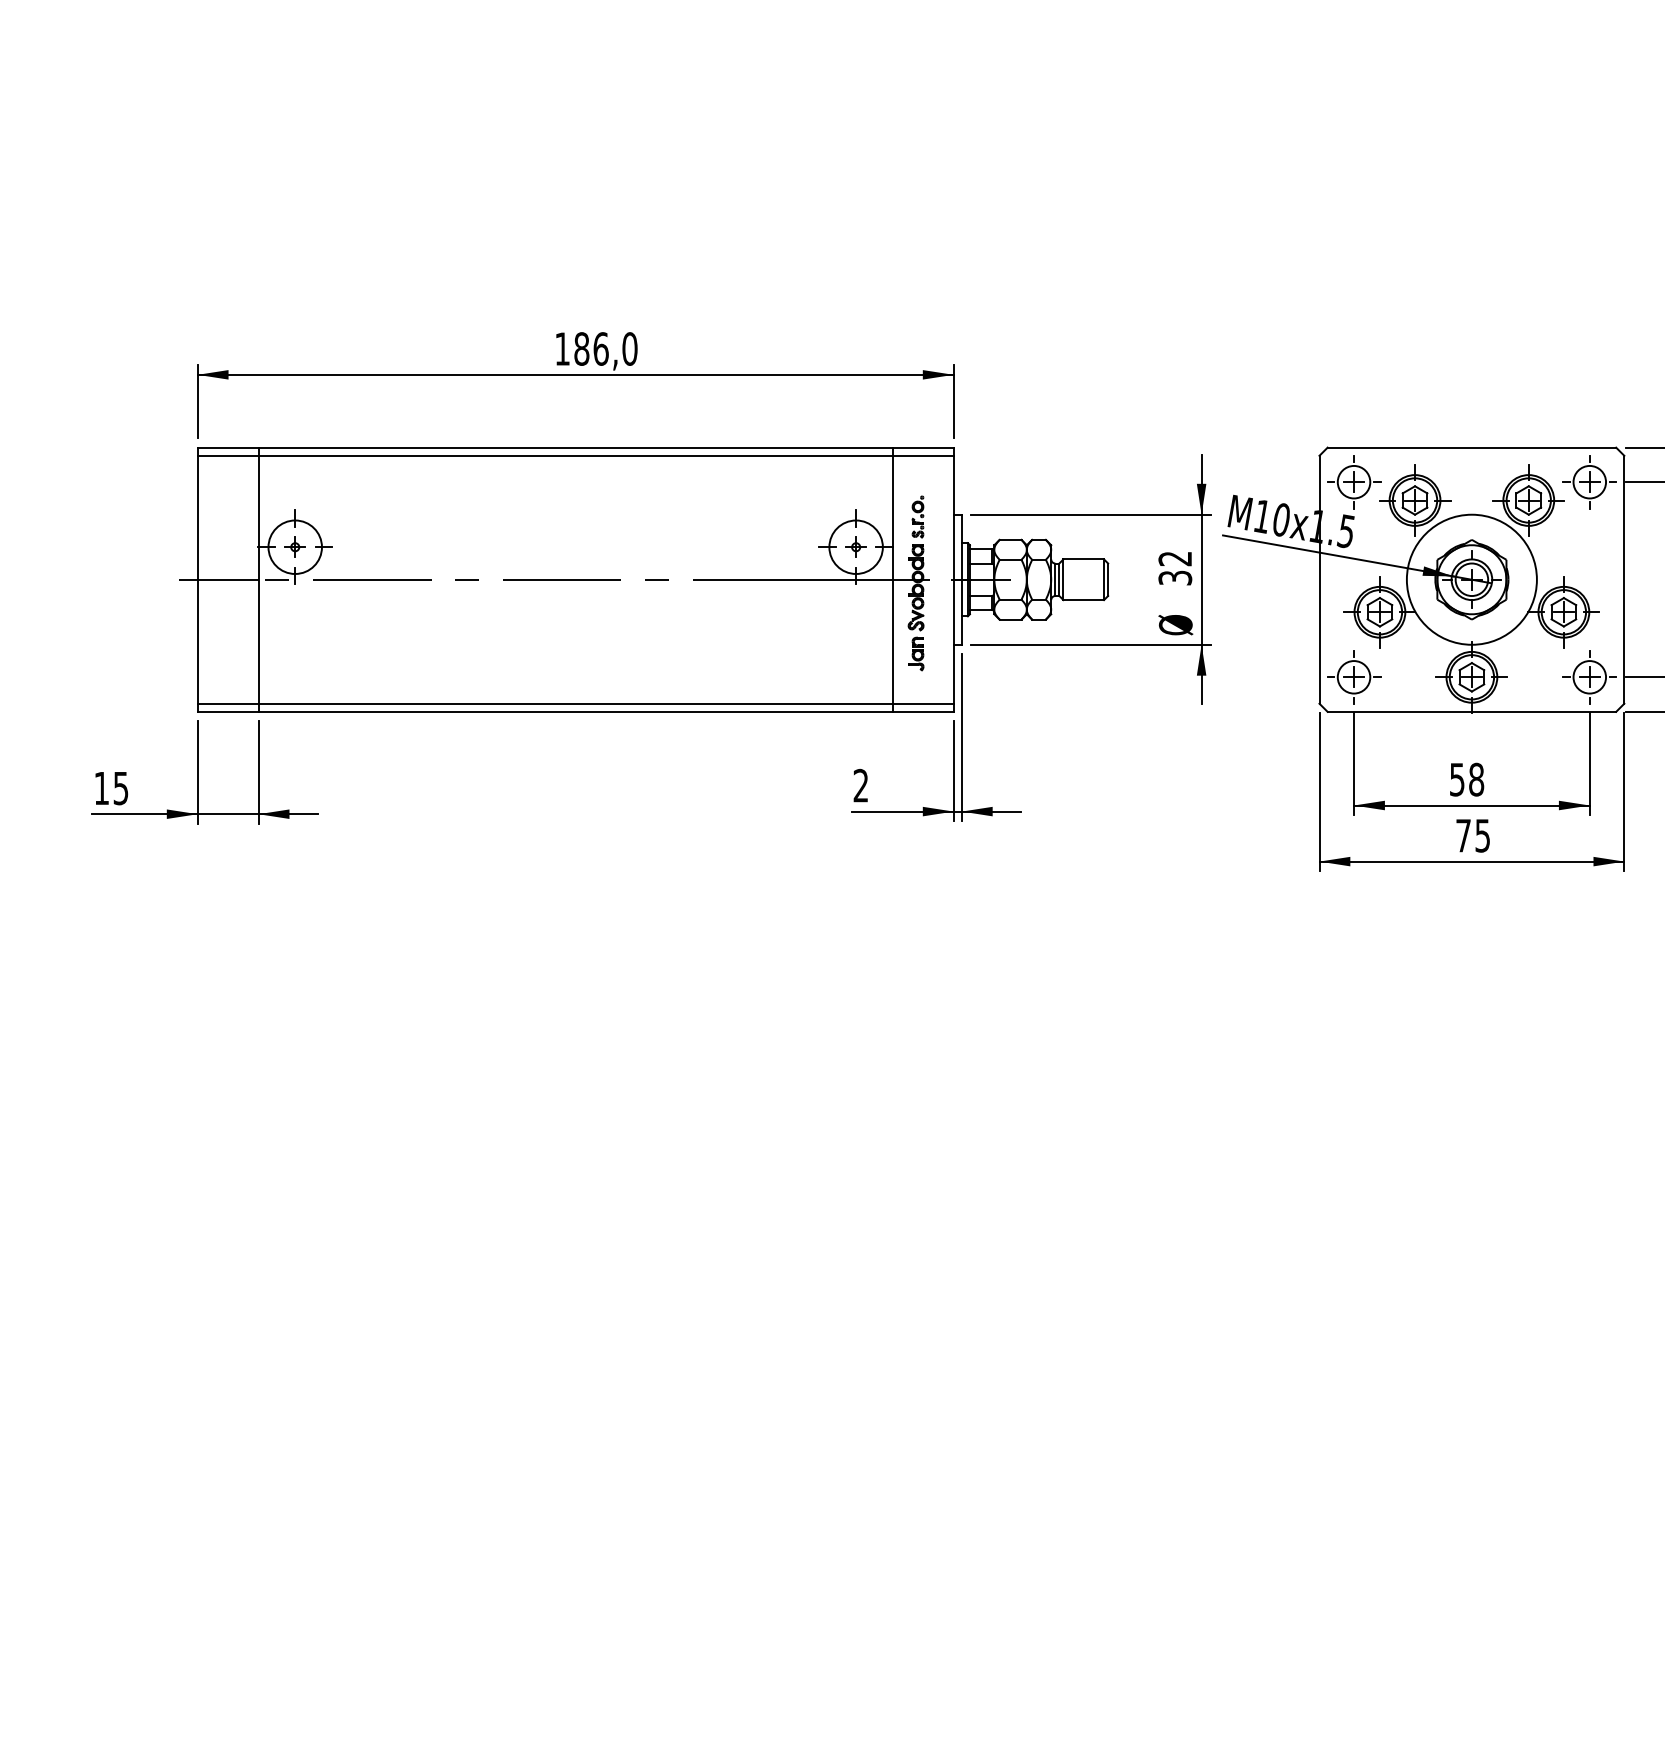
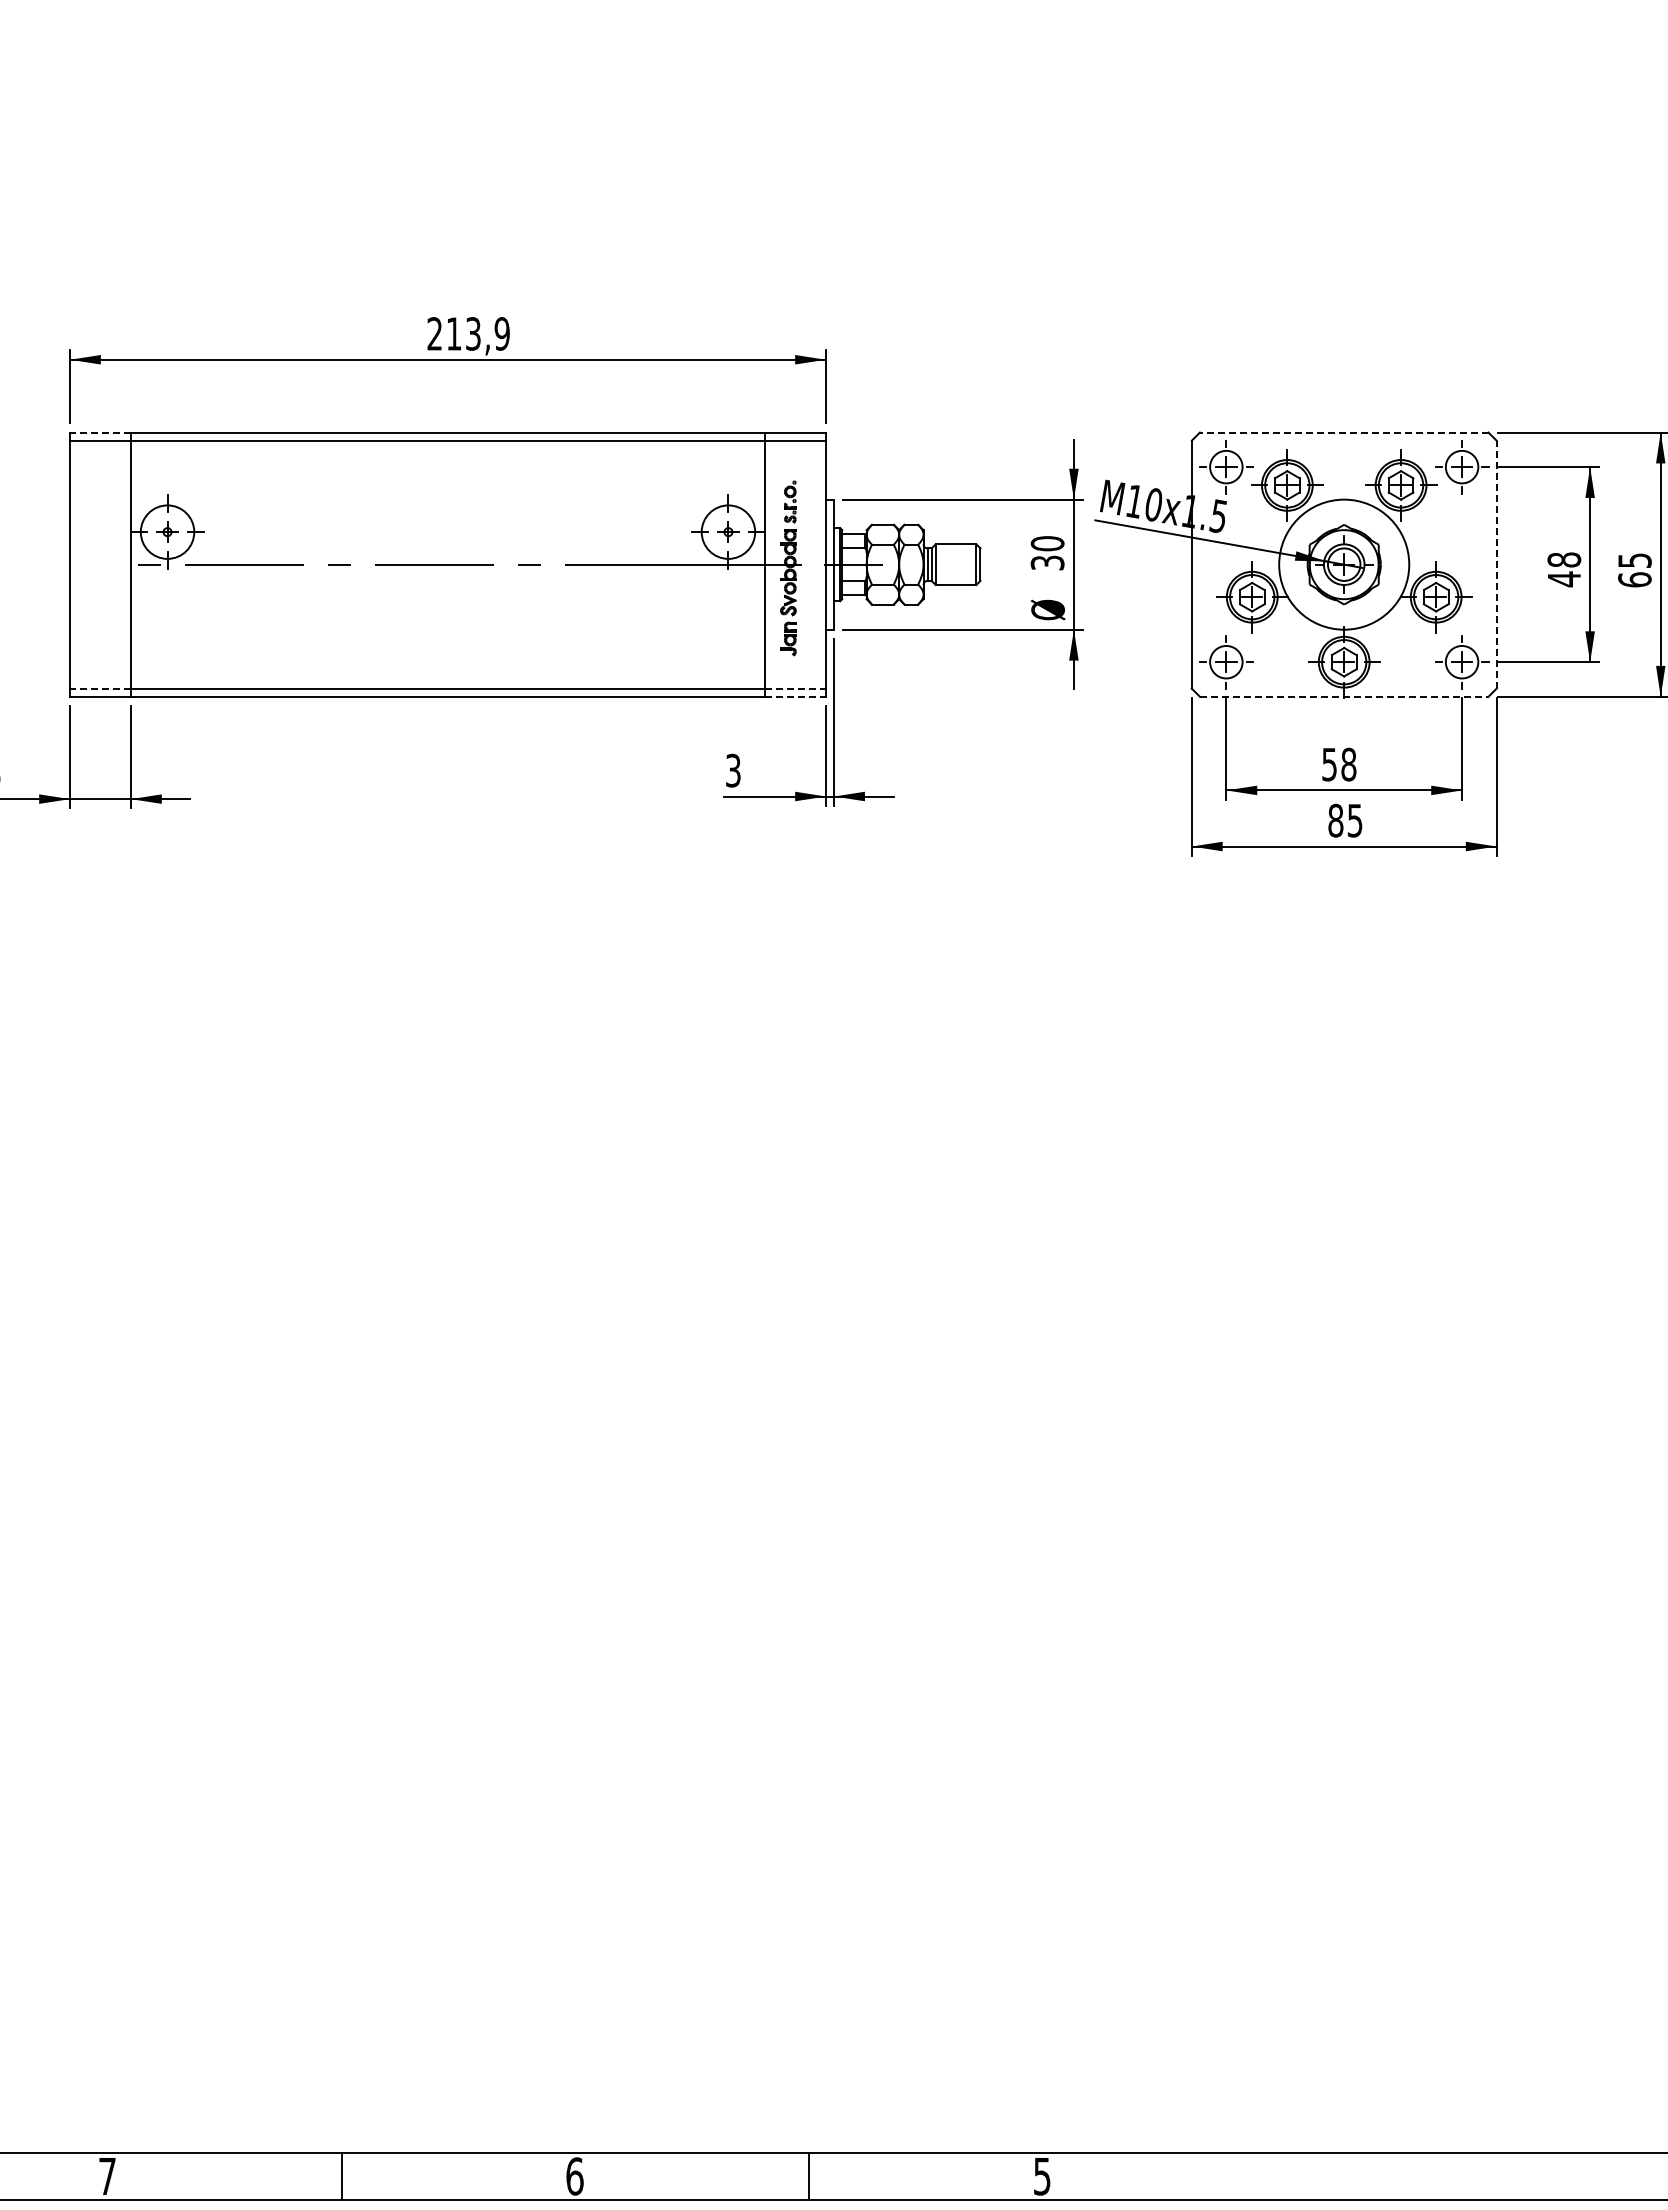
text: (596, 348) -> (468, 333), 186,0 -> 213,9
line: (227, 447) -> (99, 432), solid -> dashed
line: (1471, 447) -> (1343, 432), solid -> dashed
text: (1175, 558) -> (1047, 543), 32 -> 30
line: (218, 579) -> (90, 564), removed
line: (1624, 579) -> (1496, 564), solid -> dashed
line: (227, 703) -> (99, 688), solid -> dashed
line: (924, 703) -> (796, 688), solid -> dashed
line: (924, 711) -> (796, 696), solid -> dashed
line: (1472, 711) -> (1344, 696), solid -> dashed
text: (861, 785) -> (733, 770), 2 -> 3
text: (1463, 835) -> (1335, 820), 75 -> 85

